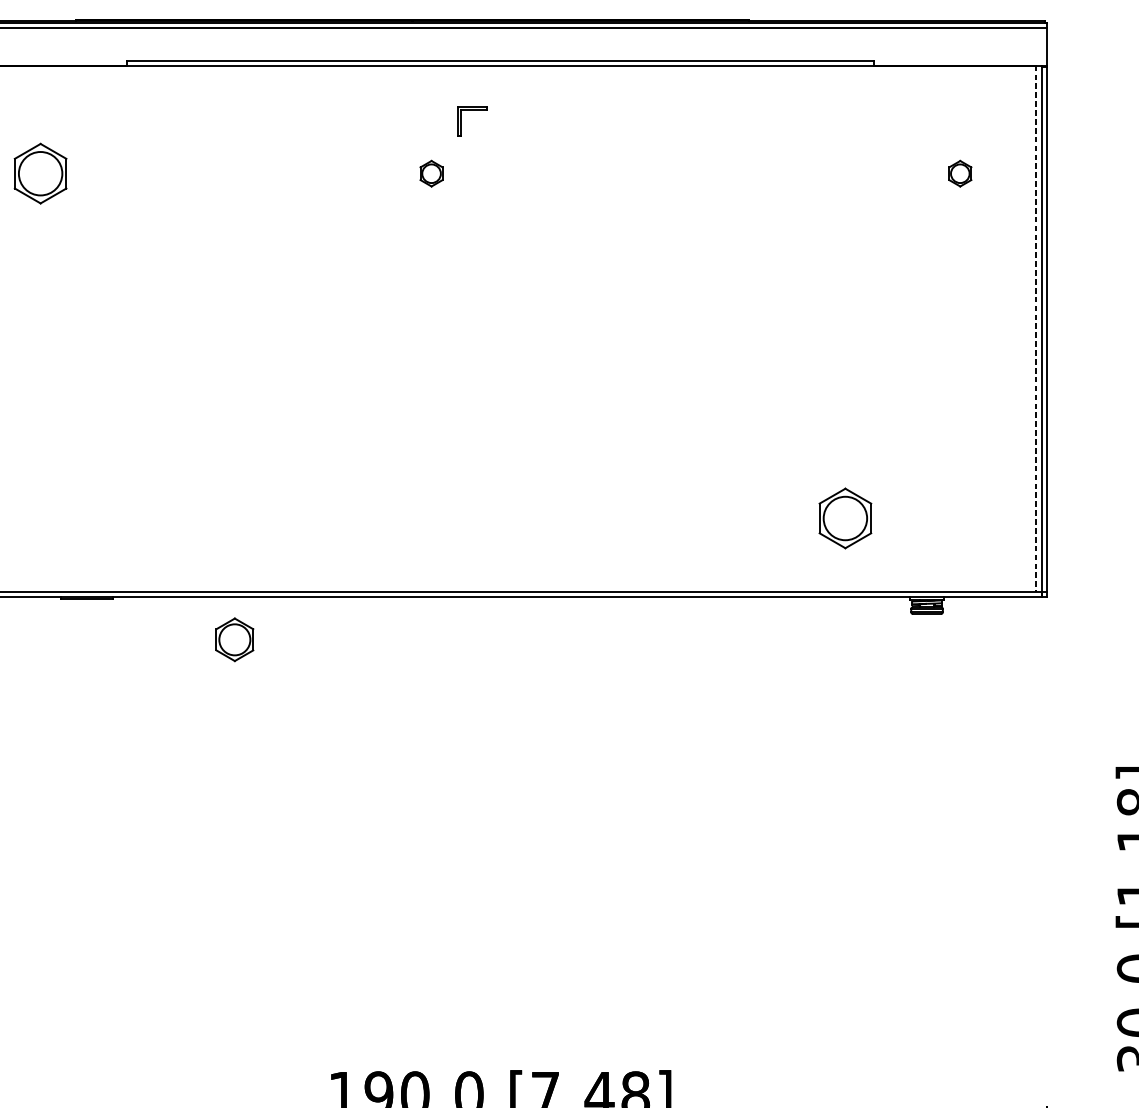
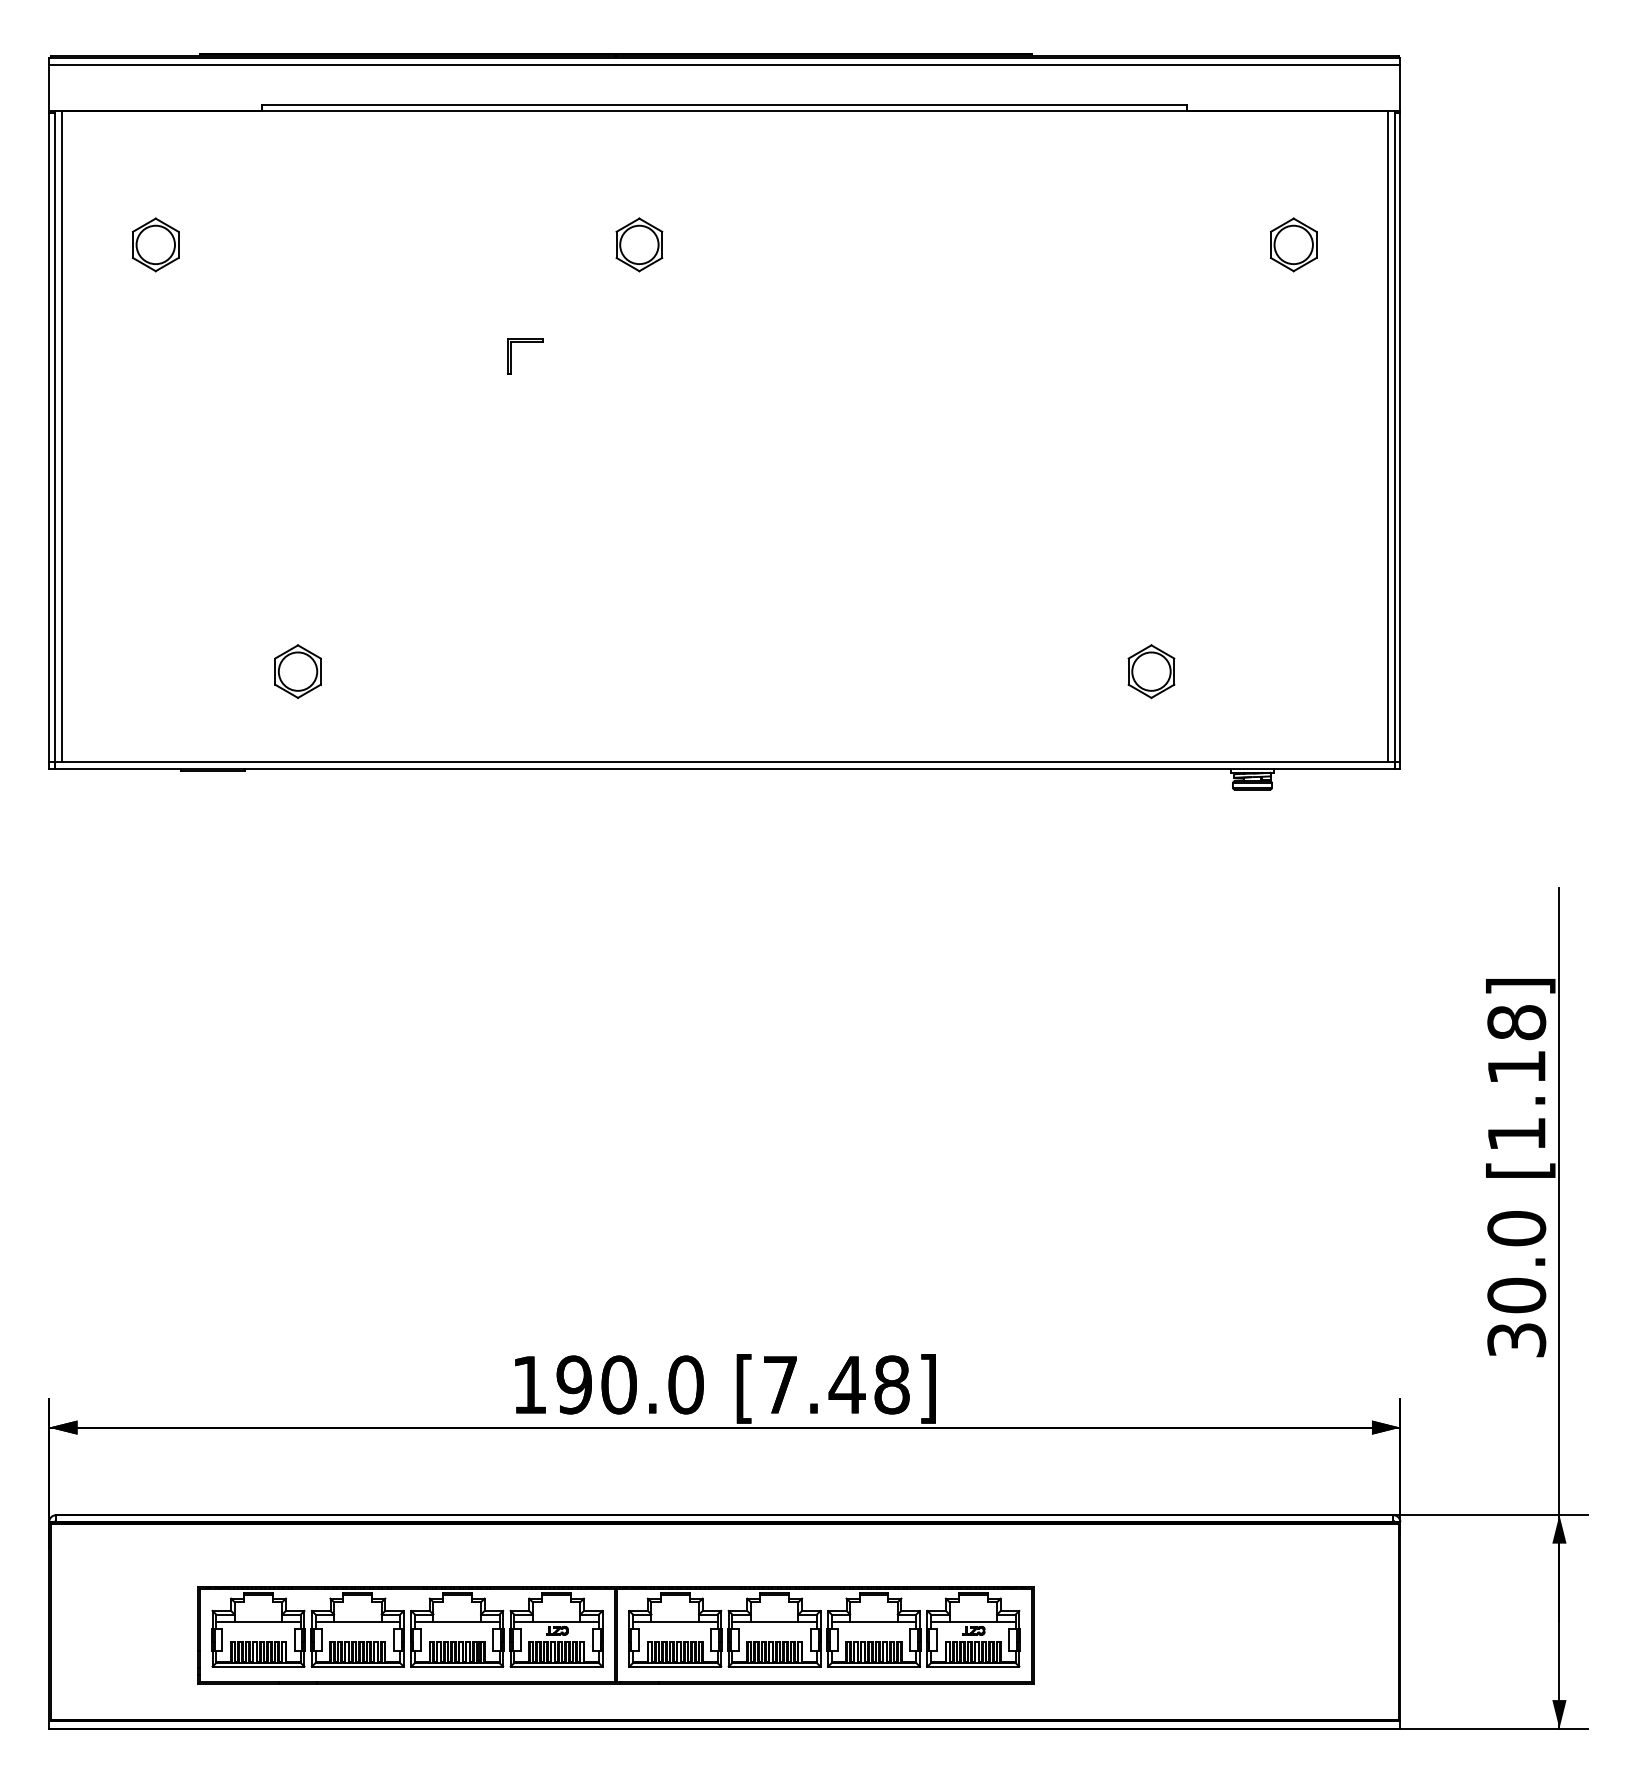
part: (472, 110) -> (525, 342), moved
part: (40, 173) -> (155, 244), size x0.71
part: (431, 173) -> (639, 244), size x1.67
part: (960, 173) -> (1293, 244), size x1.67
line: (1036, 329) -> (1387, 437), dashed -> solid
part: (845, 518) -> (1151, 671), size x0.71
part: (234, 639) -> (297, 671), moved

